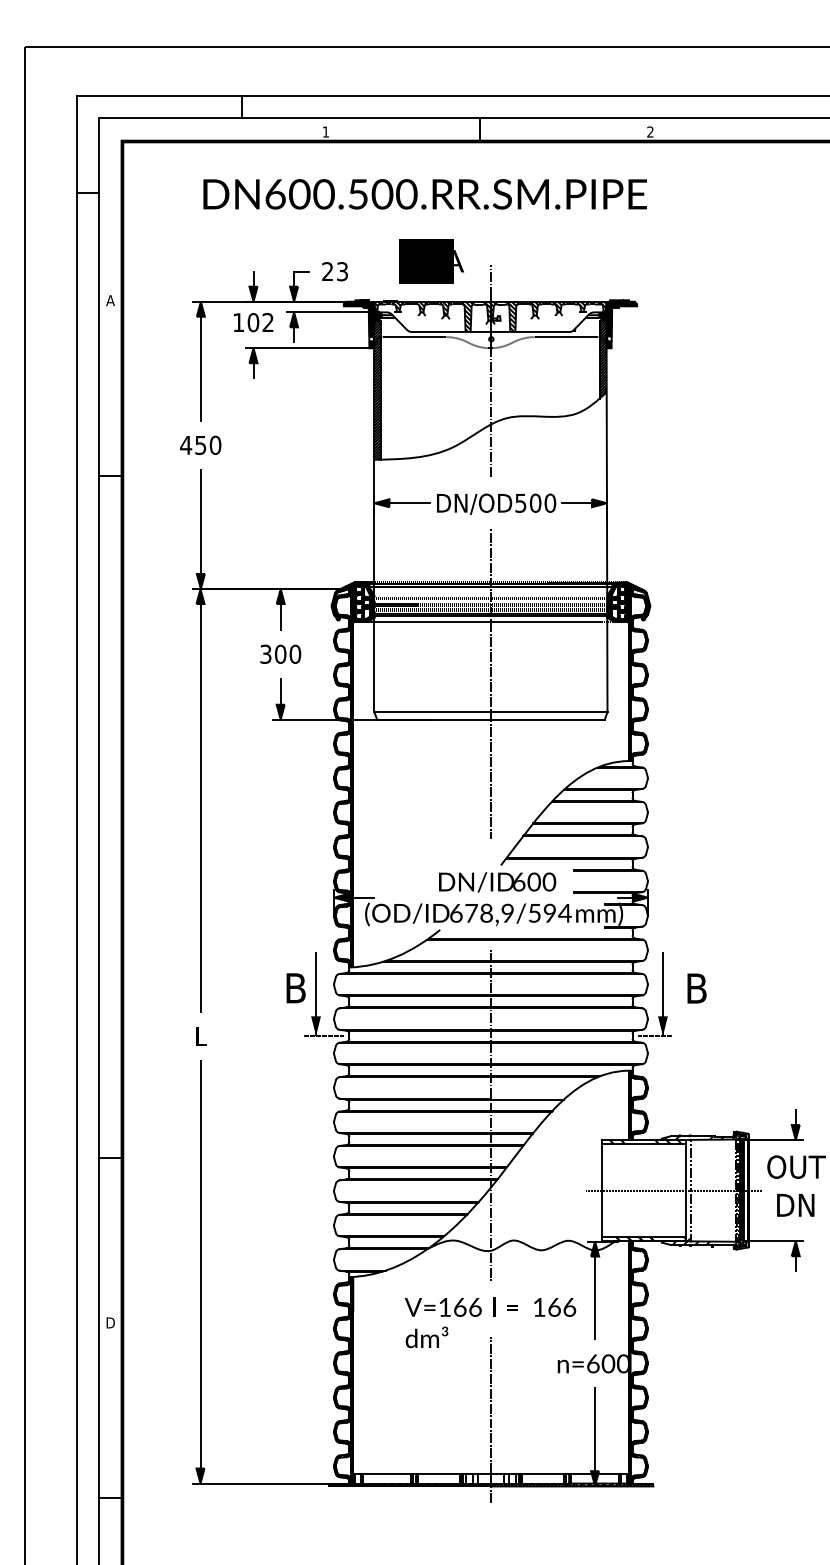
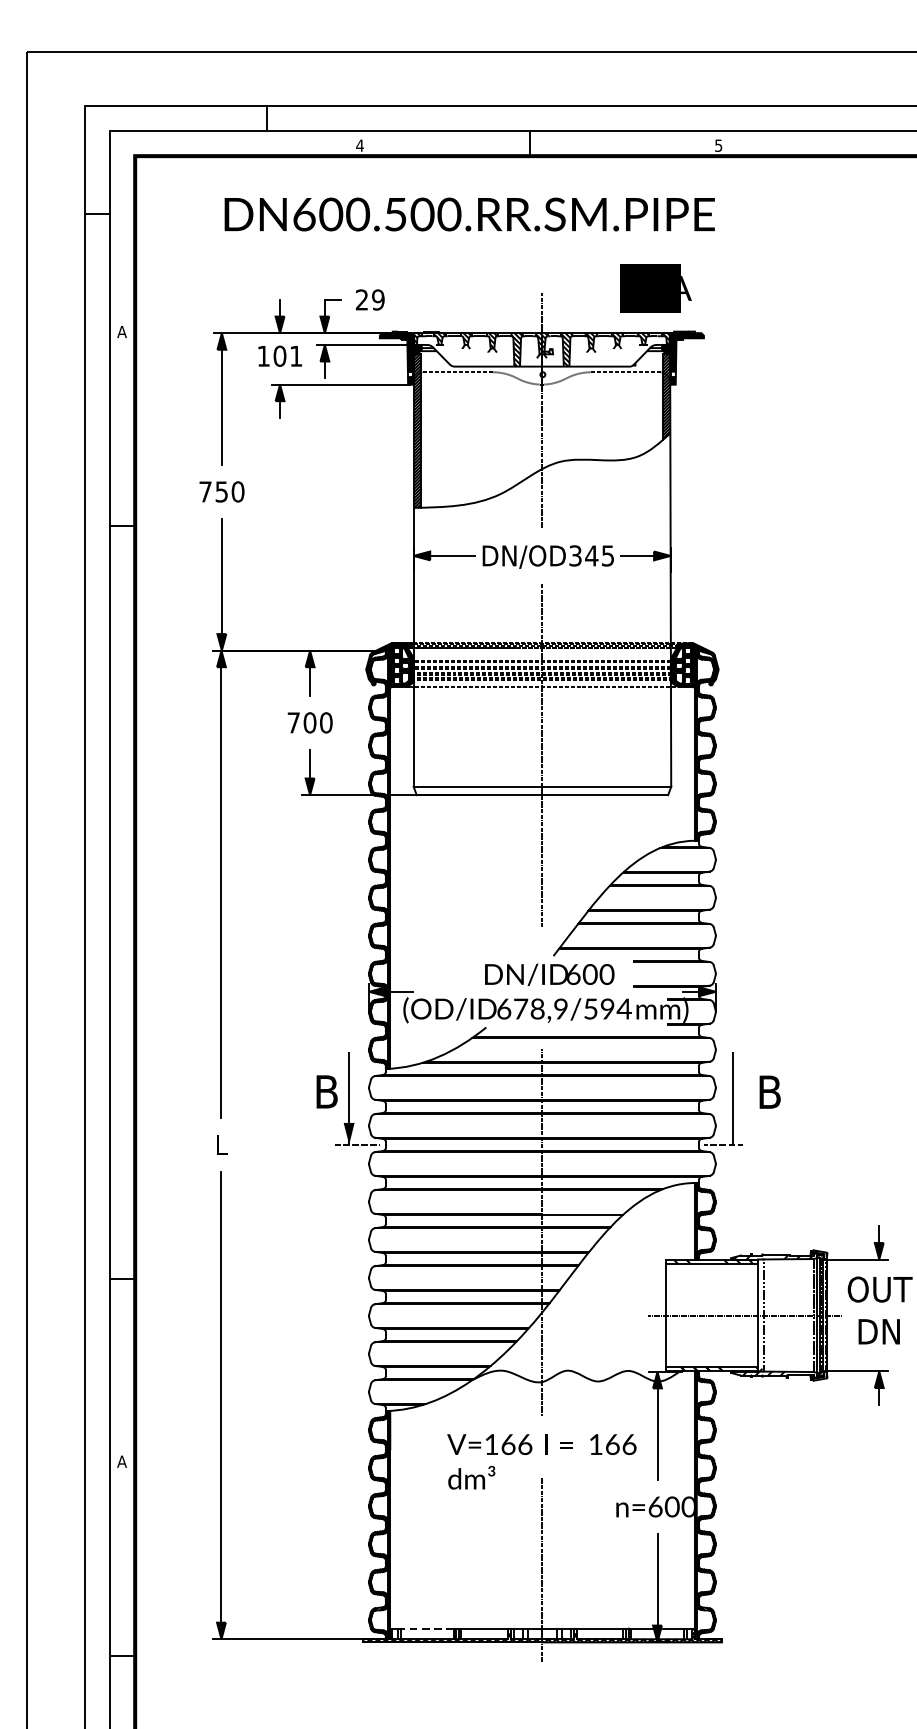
text: (325, 131) -> (359, 145), 1 -> 4
text: (650, 131) -> (718, 145), 2 -> 5
text: (431, 261) -> (655, 288), moved
text: (342, 271) -> (378, 299), 23 -> 29
text: (267, 322) -> (295, 356), 102 -> 101
text: (186, 445) -> (205, 492), 450 -> 750
text: (535, 502) -> (591, 555), DN/OD500 -> DN/OD345
text: (265, 653) -> (293, 721), 300 -> 700
fill: (662, 1026) -> (732, 1134), removed
text: (110, 1322) -> (121, 1461), D -> A
line: (387, 1473) -> (428, 1628), solid -> dashed

